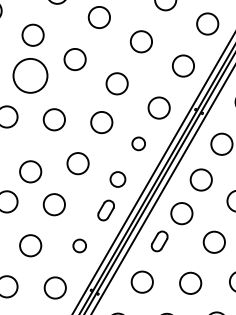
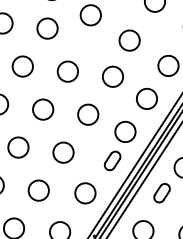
circle: (30, 75) -> (47, 28), size x0.62
circle: (138, 143) -> (146, 98), size x1.67
circle: (30, 171) -> (43, 109), moved
circle: (117, 179) -> (125, 131), size x1.43
circle: (79, 245) -> (85, 192), size x1.67

